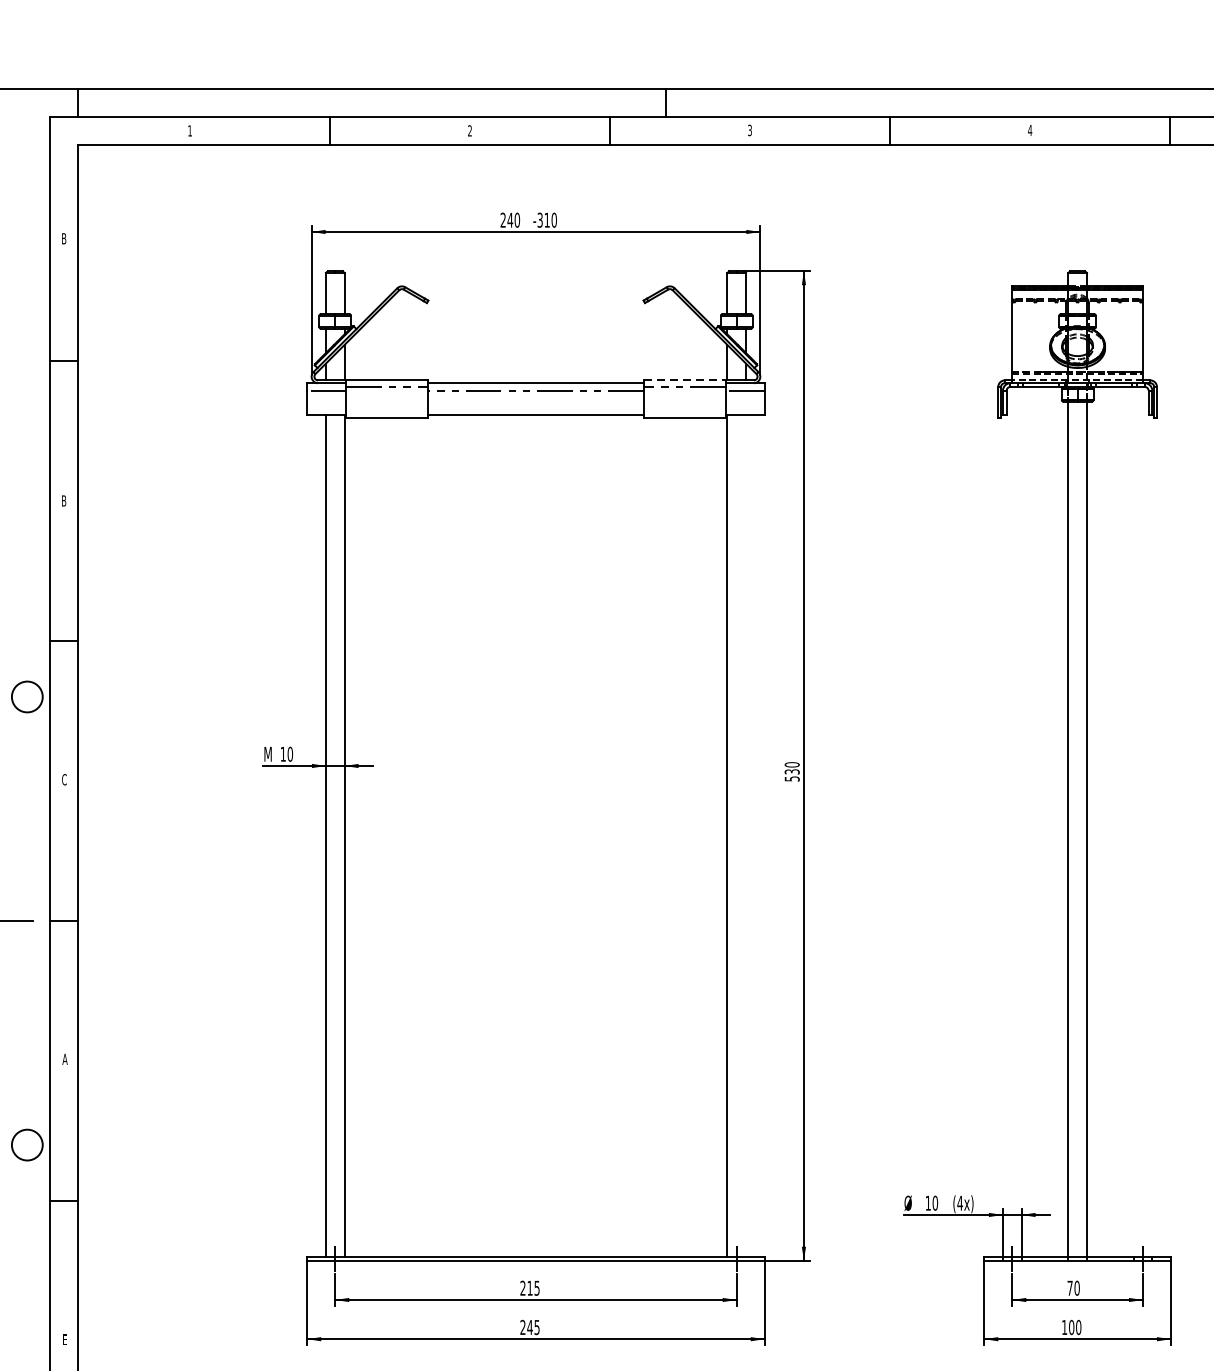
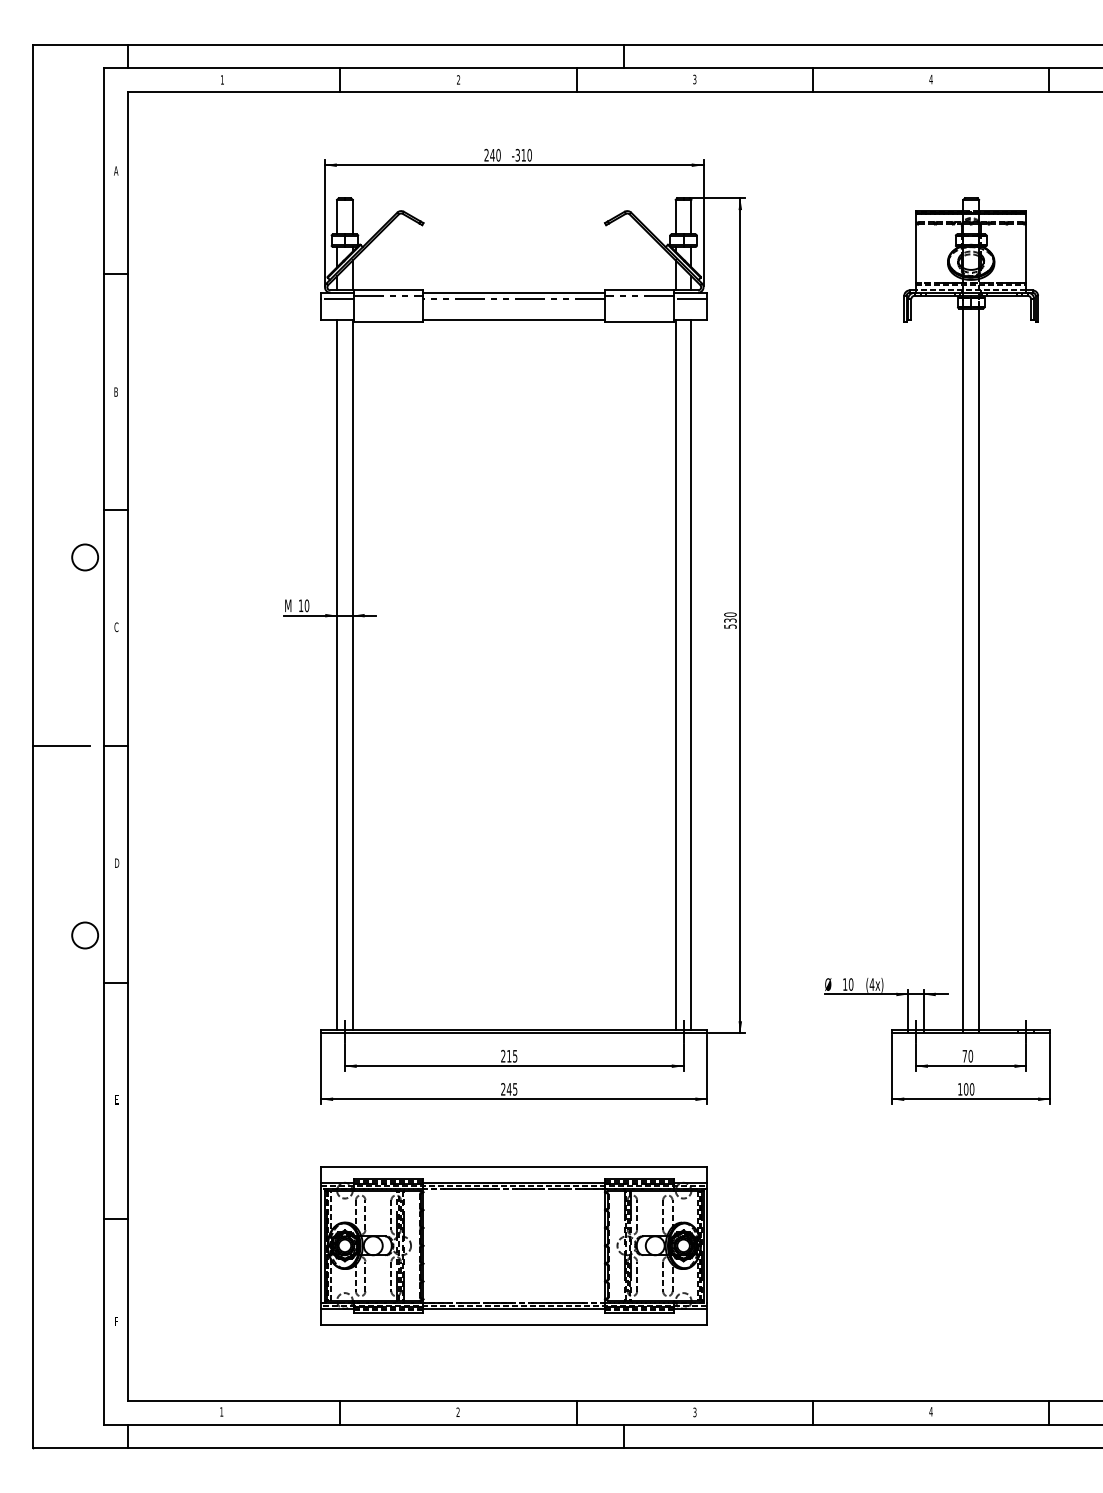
text: (64, 238) -> (116, 170), B -> A
line: (685, 380) -> (640, 290), dashed -> solid
line: (746, 835) -> (691, 674), added
text: (64, 1058) -> (116, 862), A -> D

